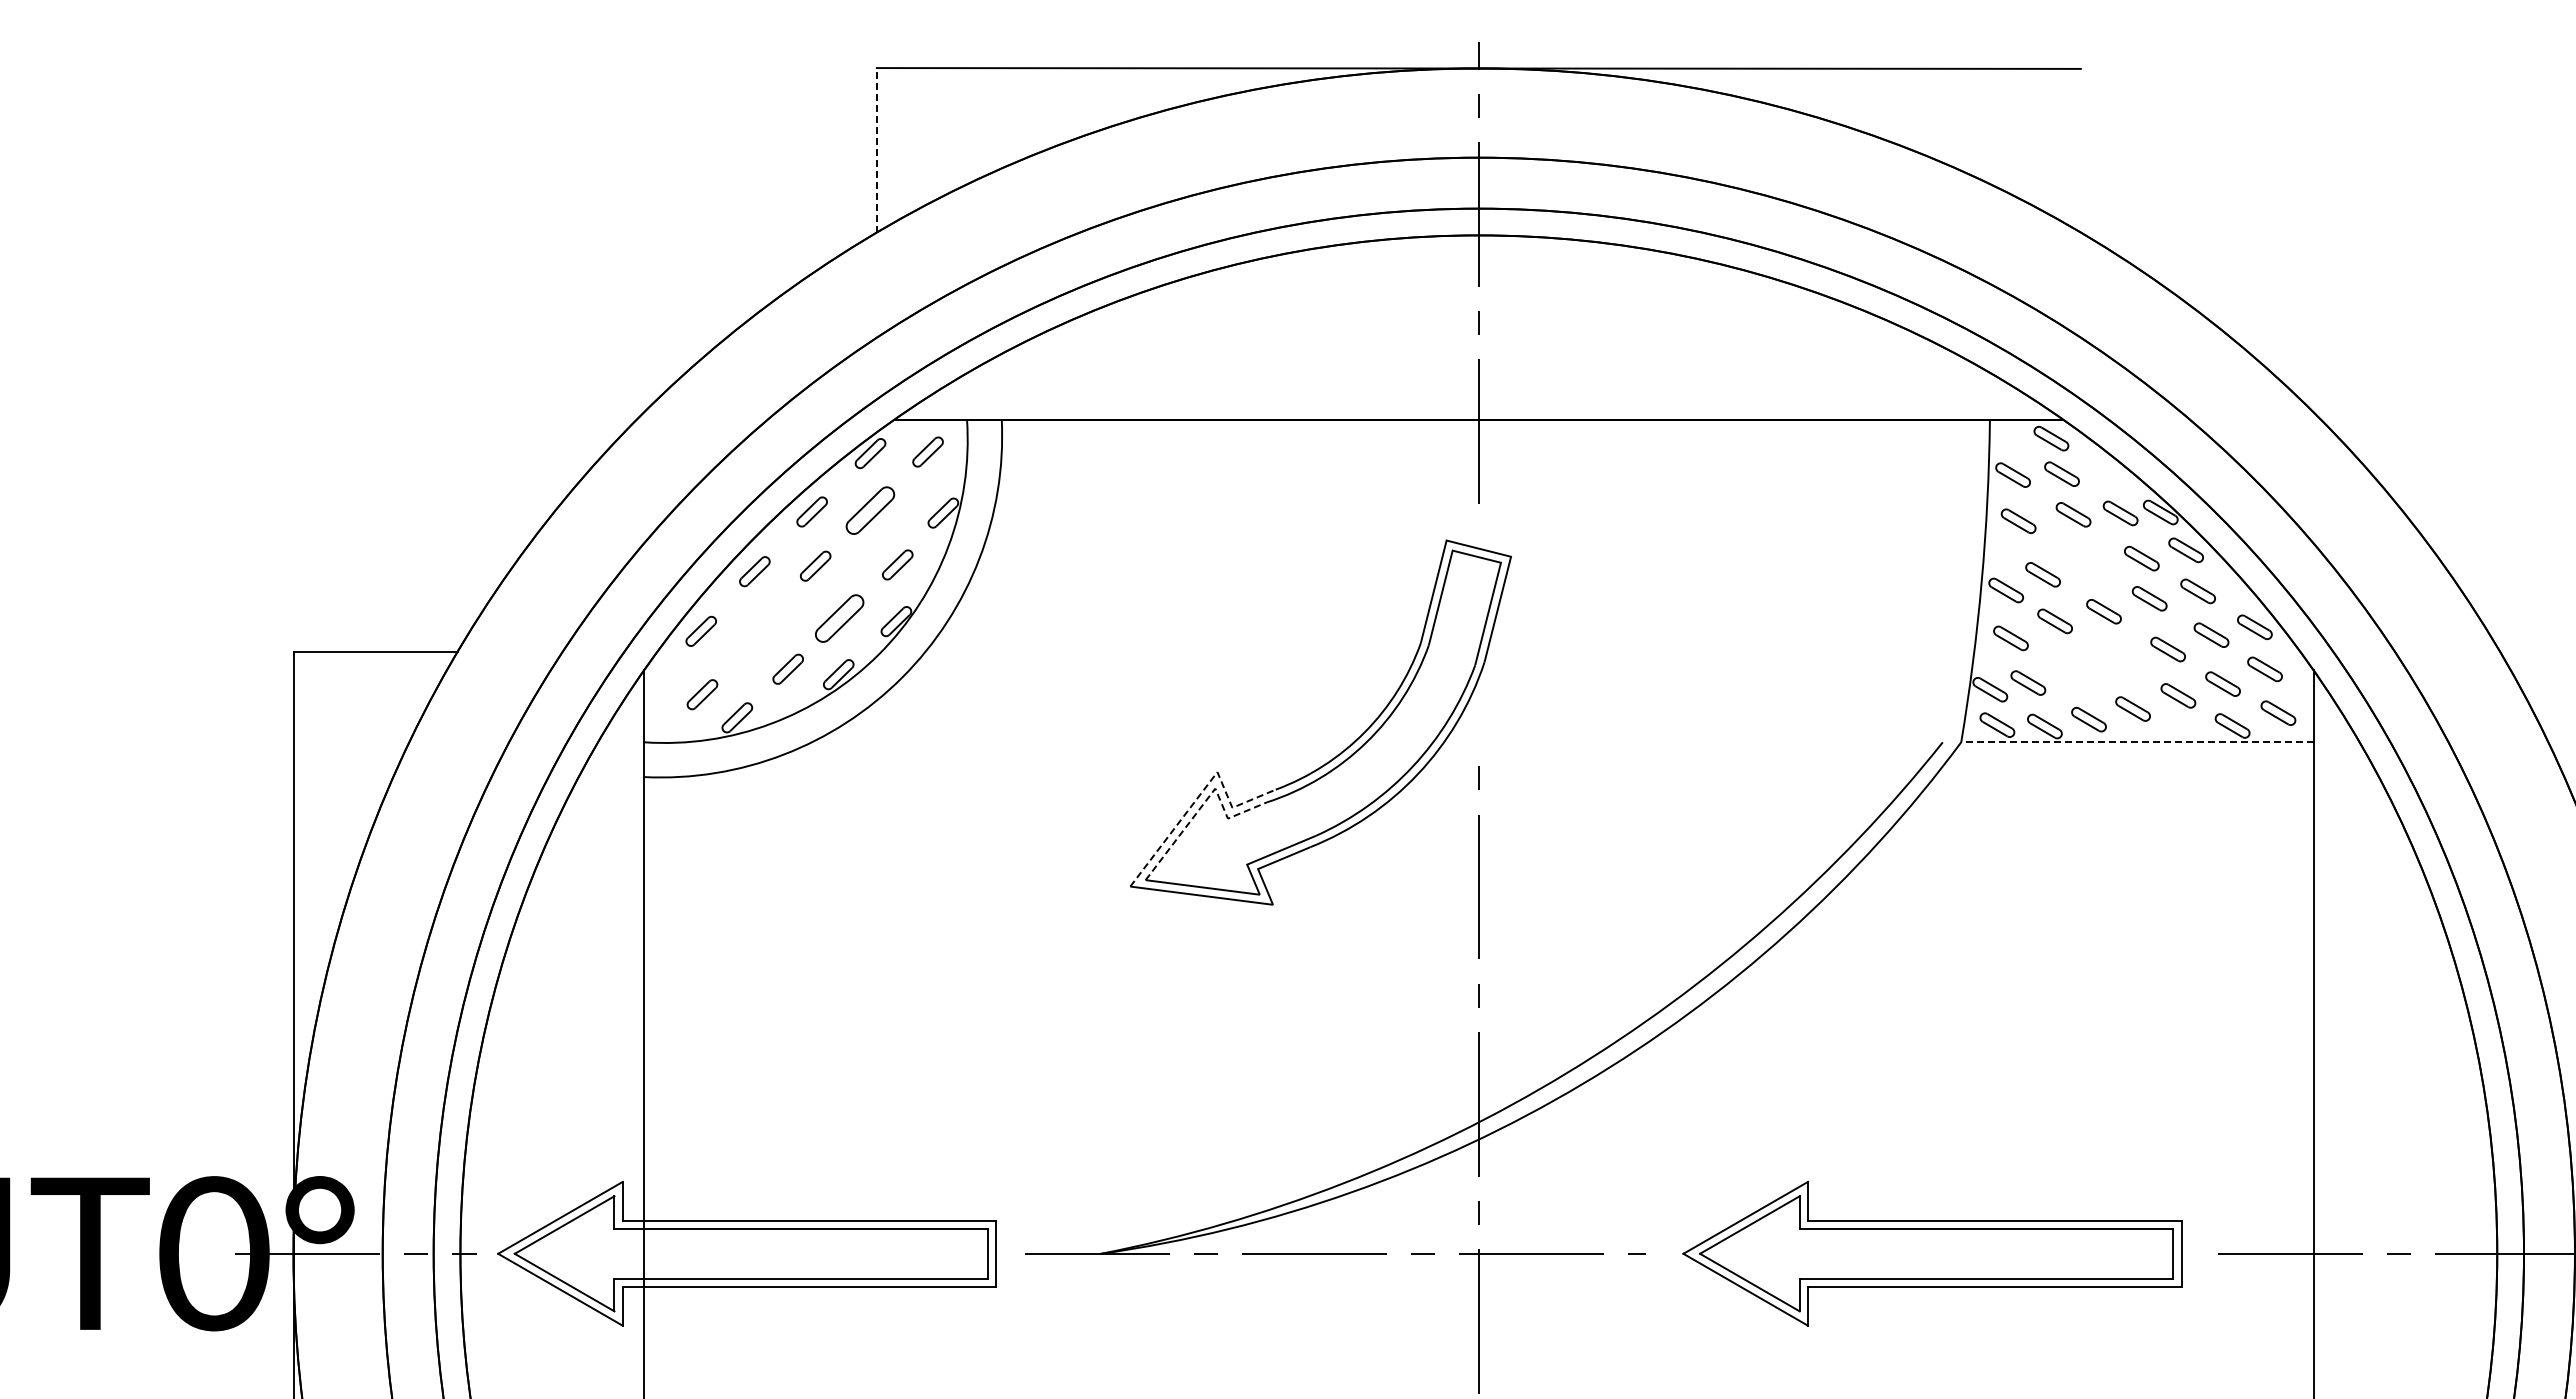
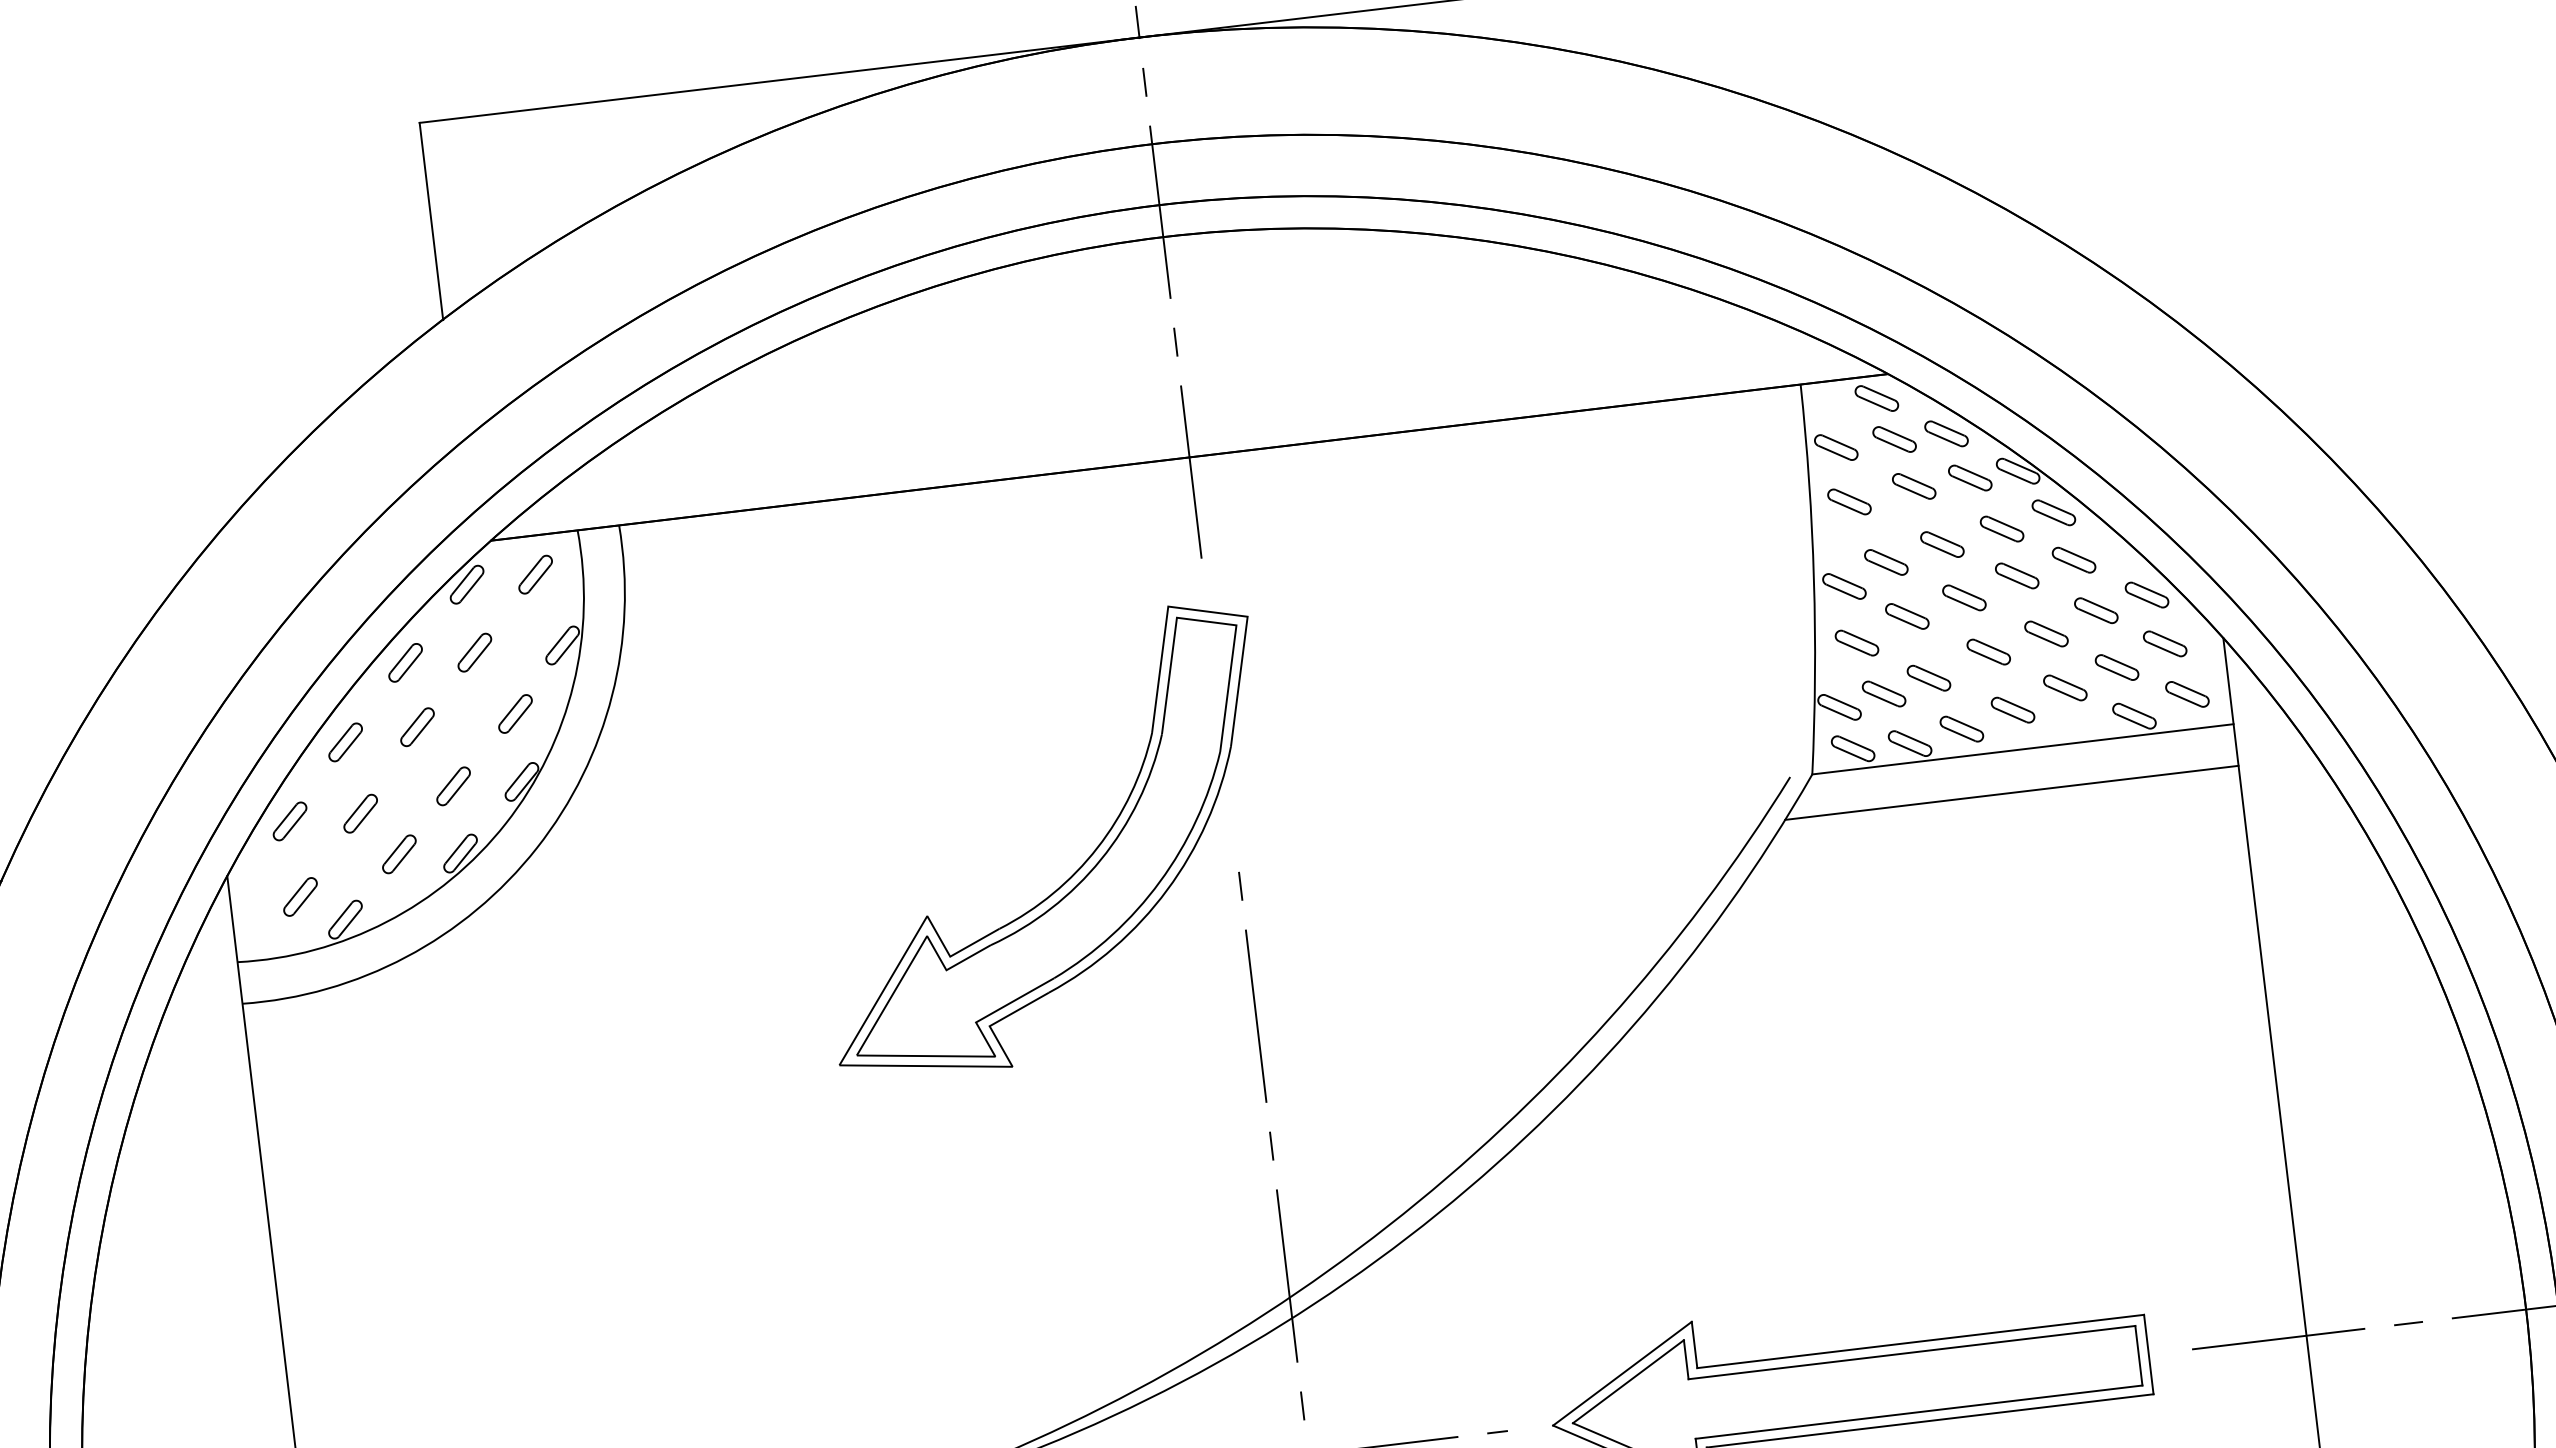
line: (876, 150) -> (431, 221), dashed -> solid
part: (2105, 474) -> (1946, 433), added
part: (869, 509) -> (473, 651), size x0.62
part: (2090, 565) -> (1941, 544), added
part: (839, 618) -> (453, 786), size x0.62
part: (759, 631) -> (359, 813), added
part: (2118, 658) -> (1988, 651), added
part: (2066, 674) -> (1928, 678), added
line: (2136, 742) -> (2021, 749), dashed -> solid
line: (2123, 777) -> (2011, 793), added
line: (1200, 794) -> (910, 945), dashed -> solid
line: (1203, 803) -> (915, 955), dashed -> solid

